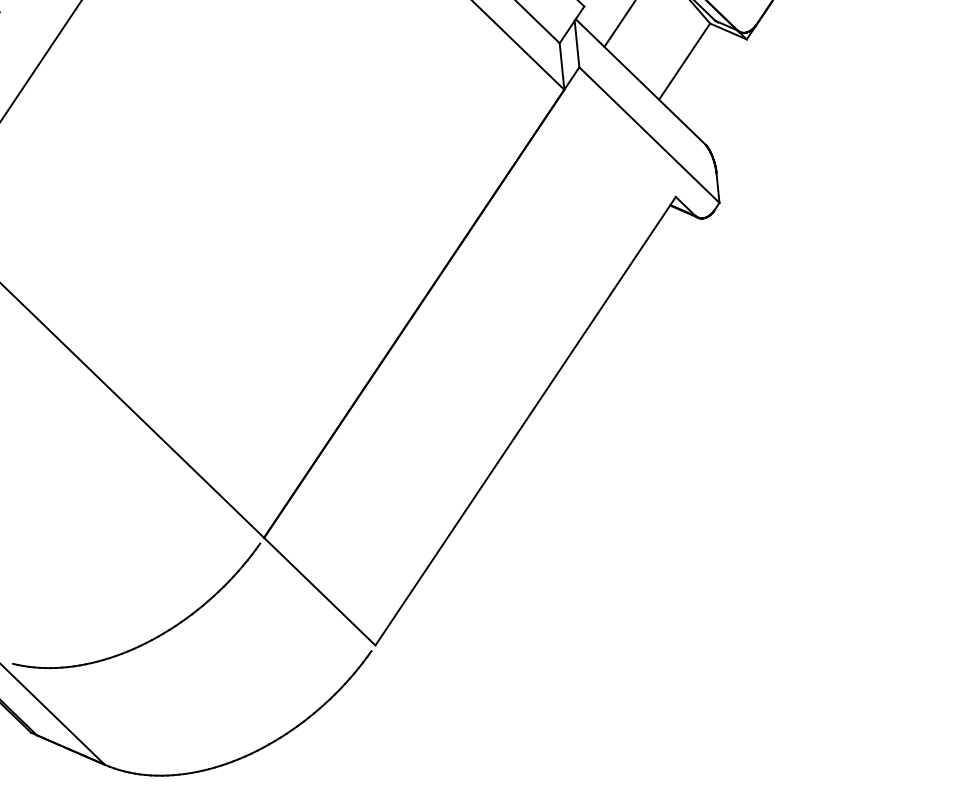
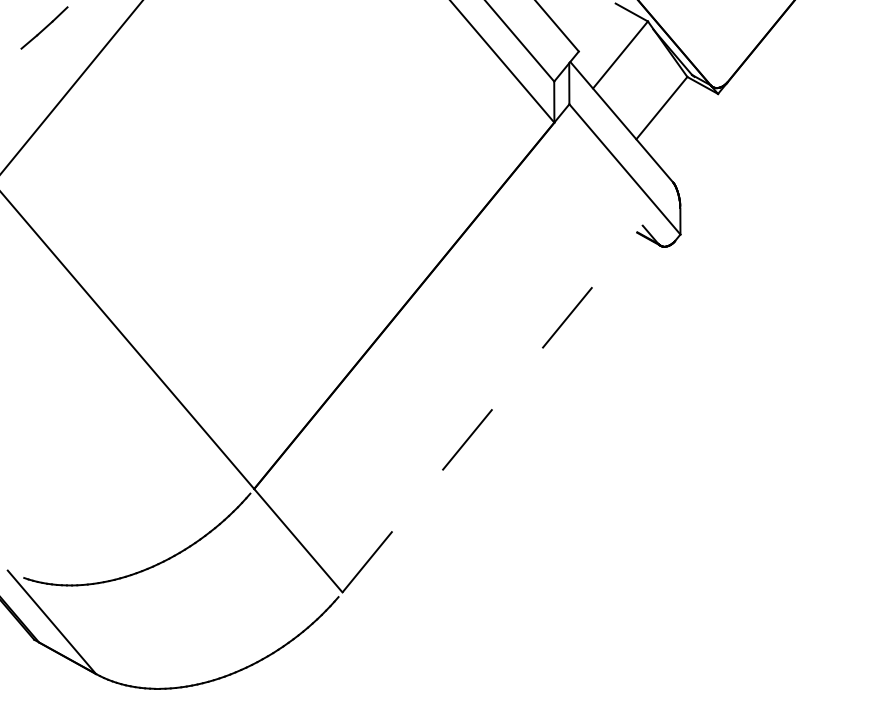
line: (525, 420) -> (492, 408), solid -> dashed

